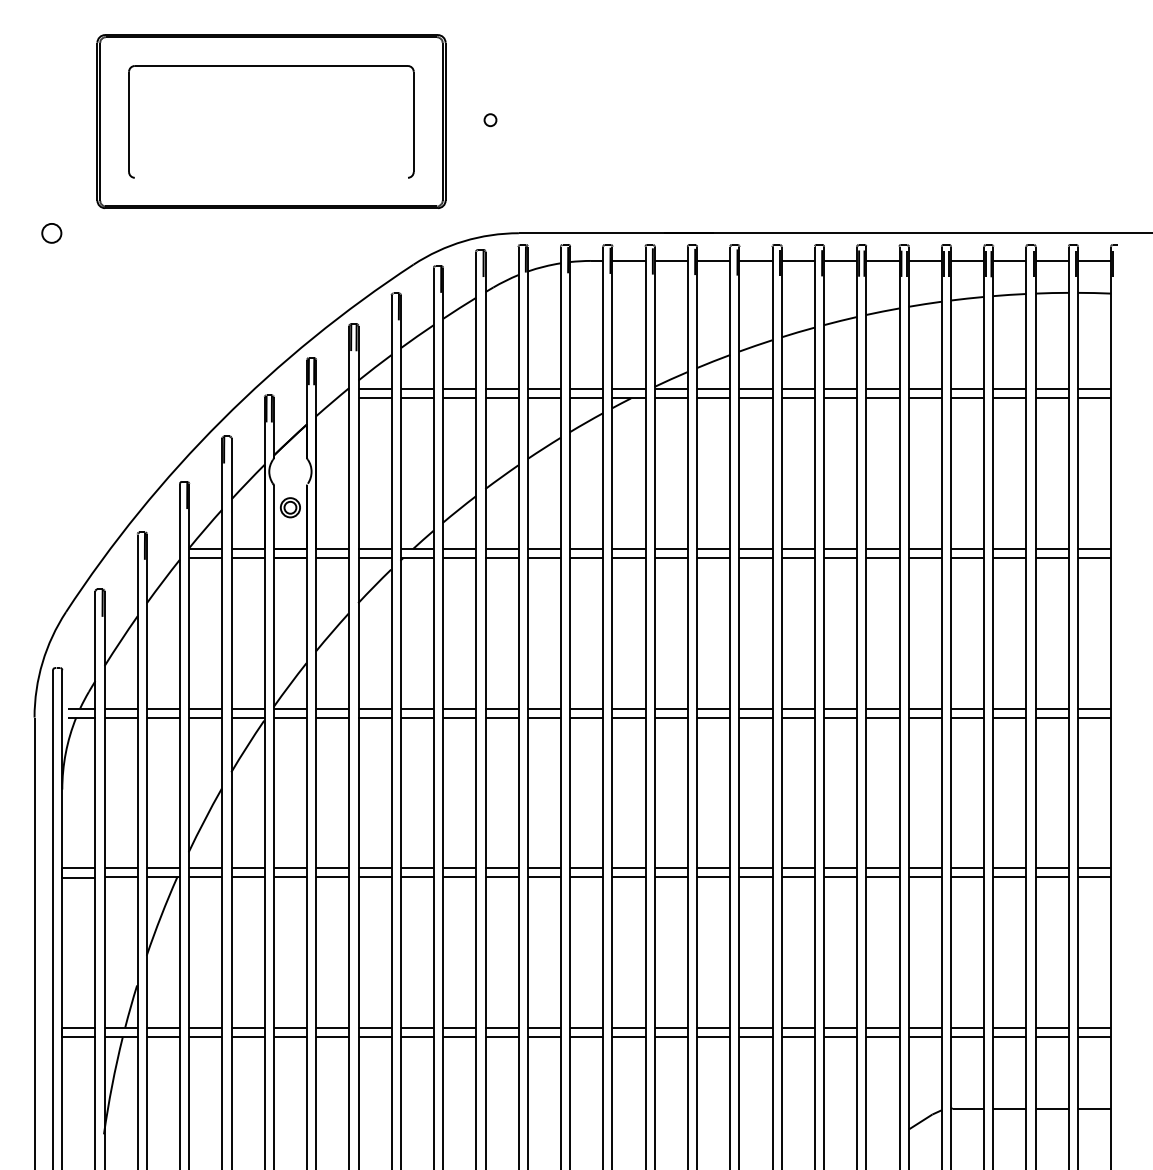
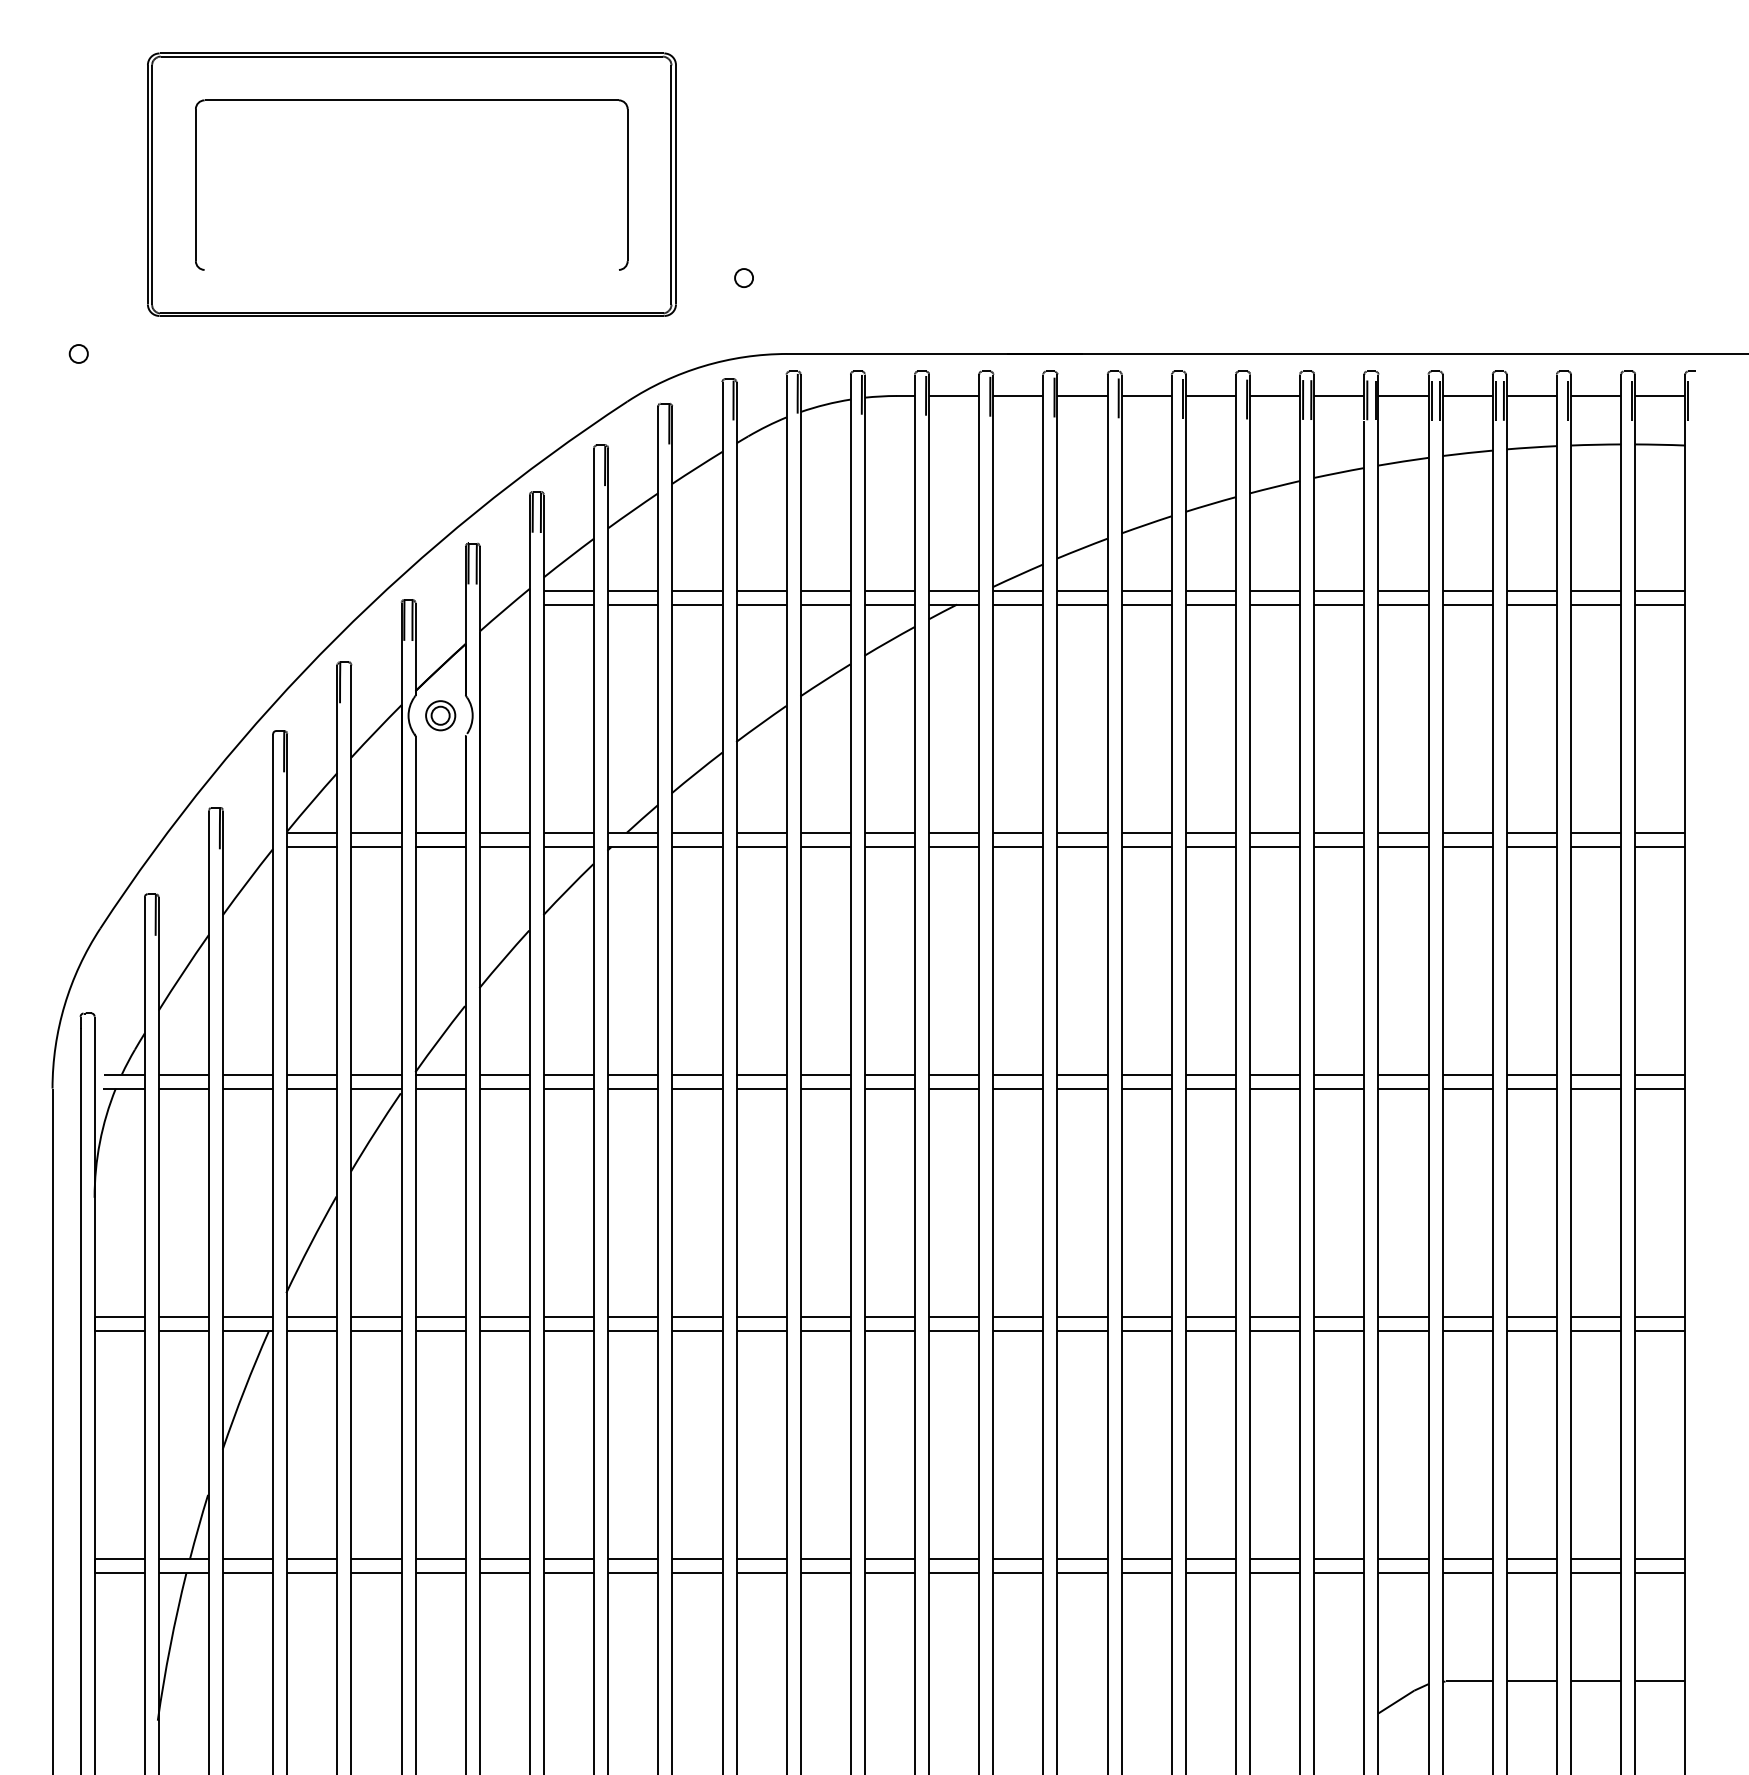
part: (490, 120) -> (744, 278), moved
part: (51, 232) -> (78, 352), size x0.62
part: (290, 507) -> (440, 715), moved

